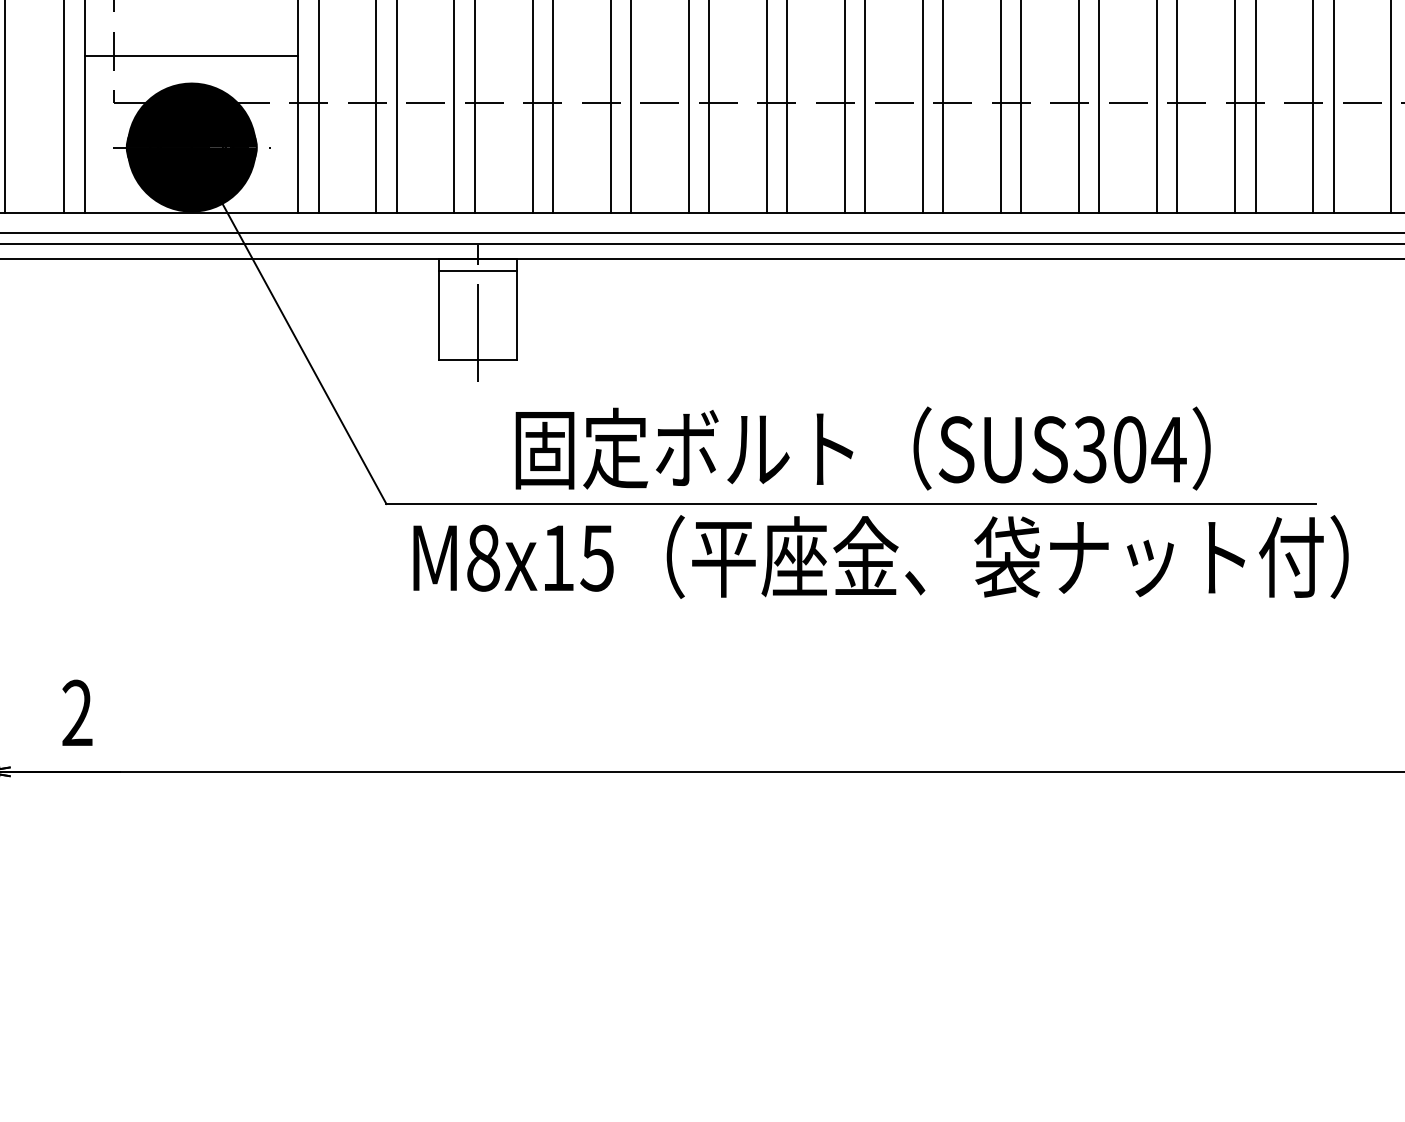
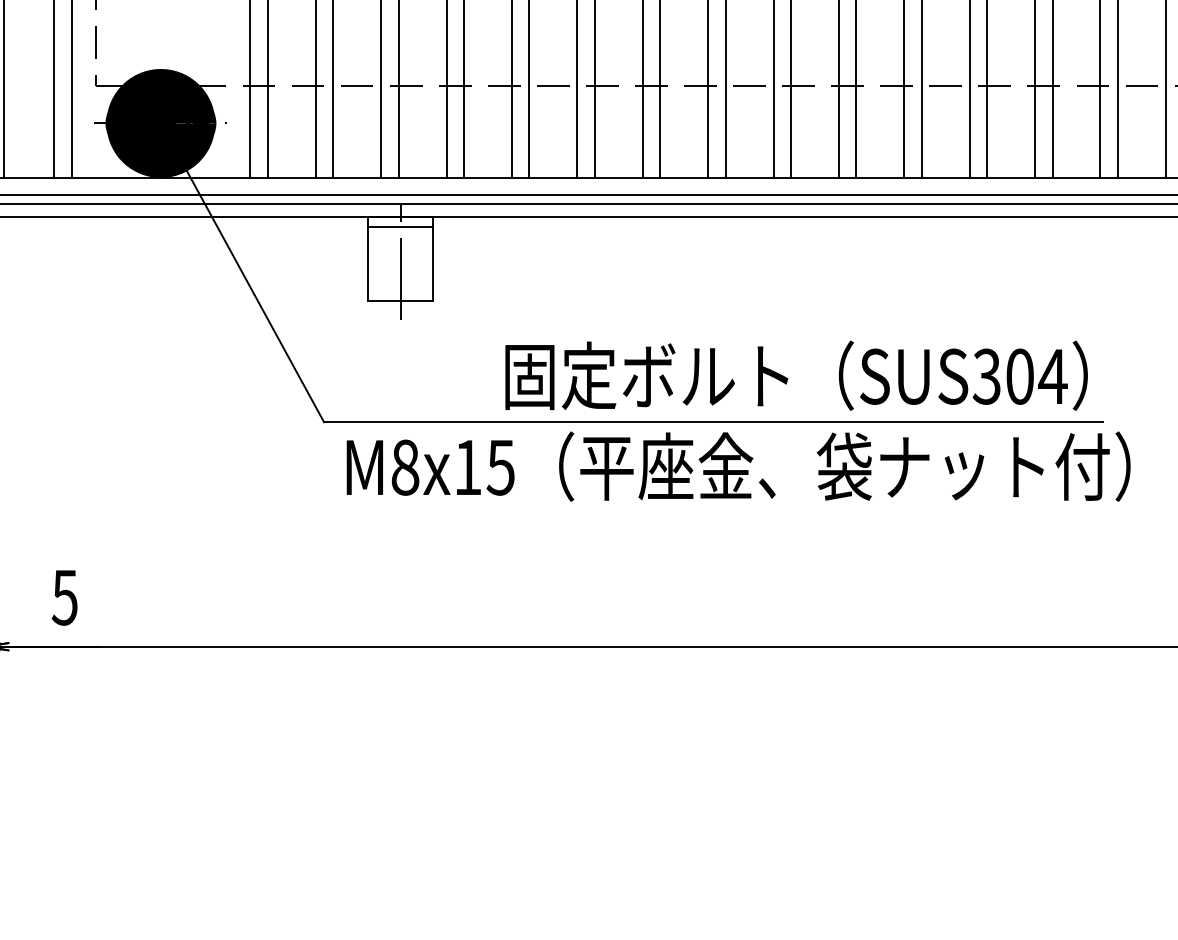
line: (191, 56) -> (160, 47), removed
text: (862, 448) -> (796, 375), moved
text: (76, 712) -> (64, 596), 2 -> 5

